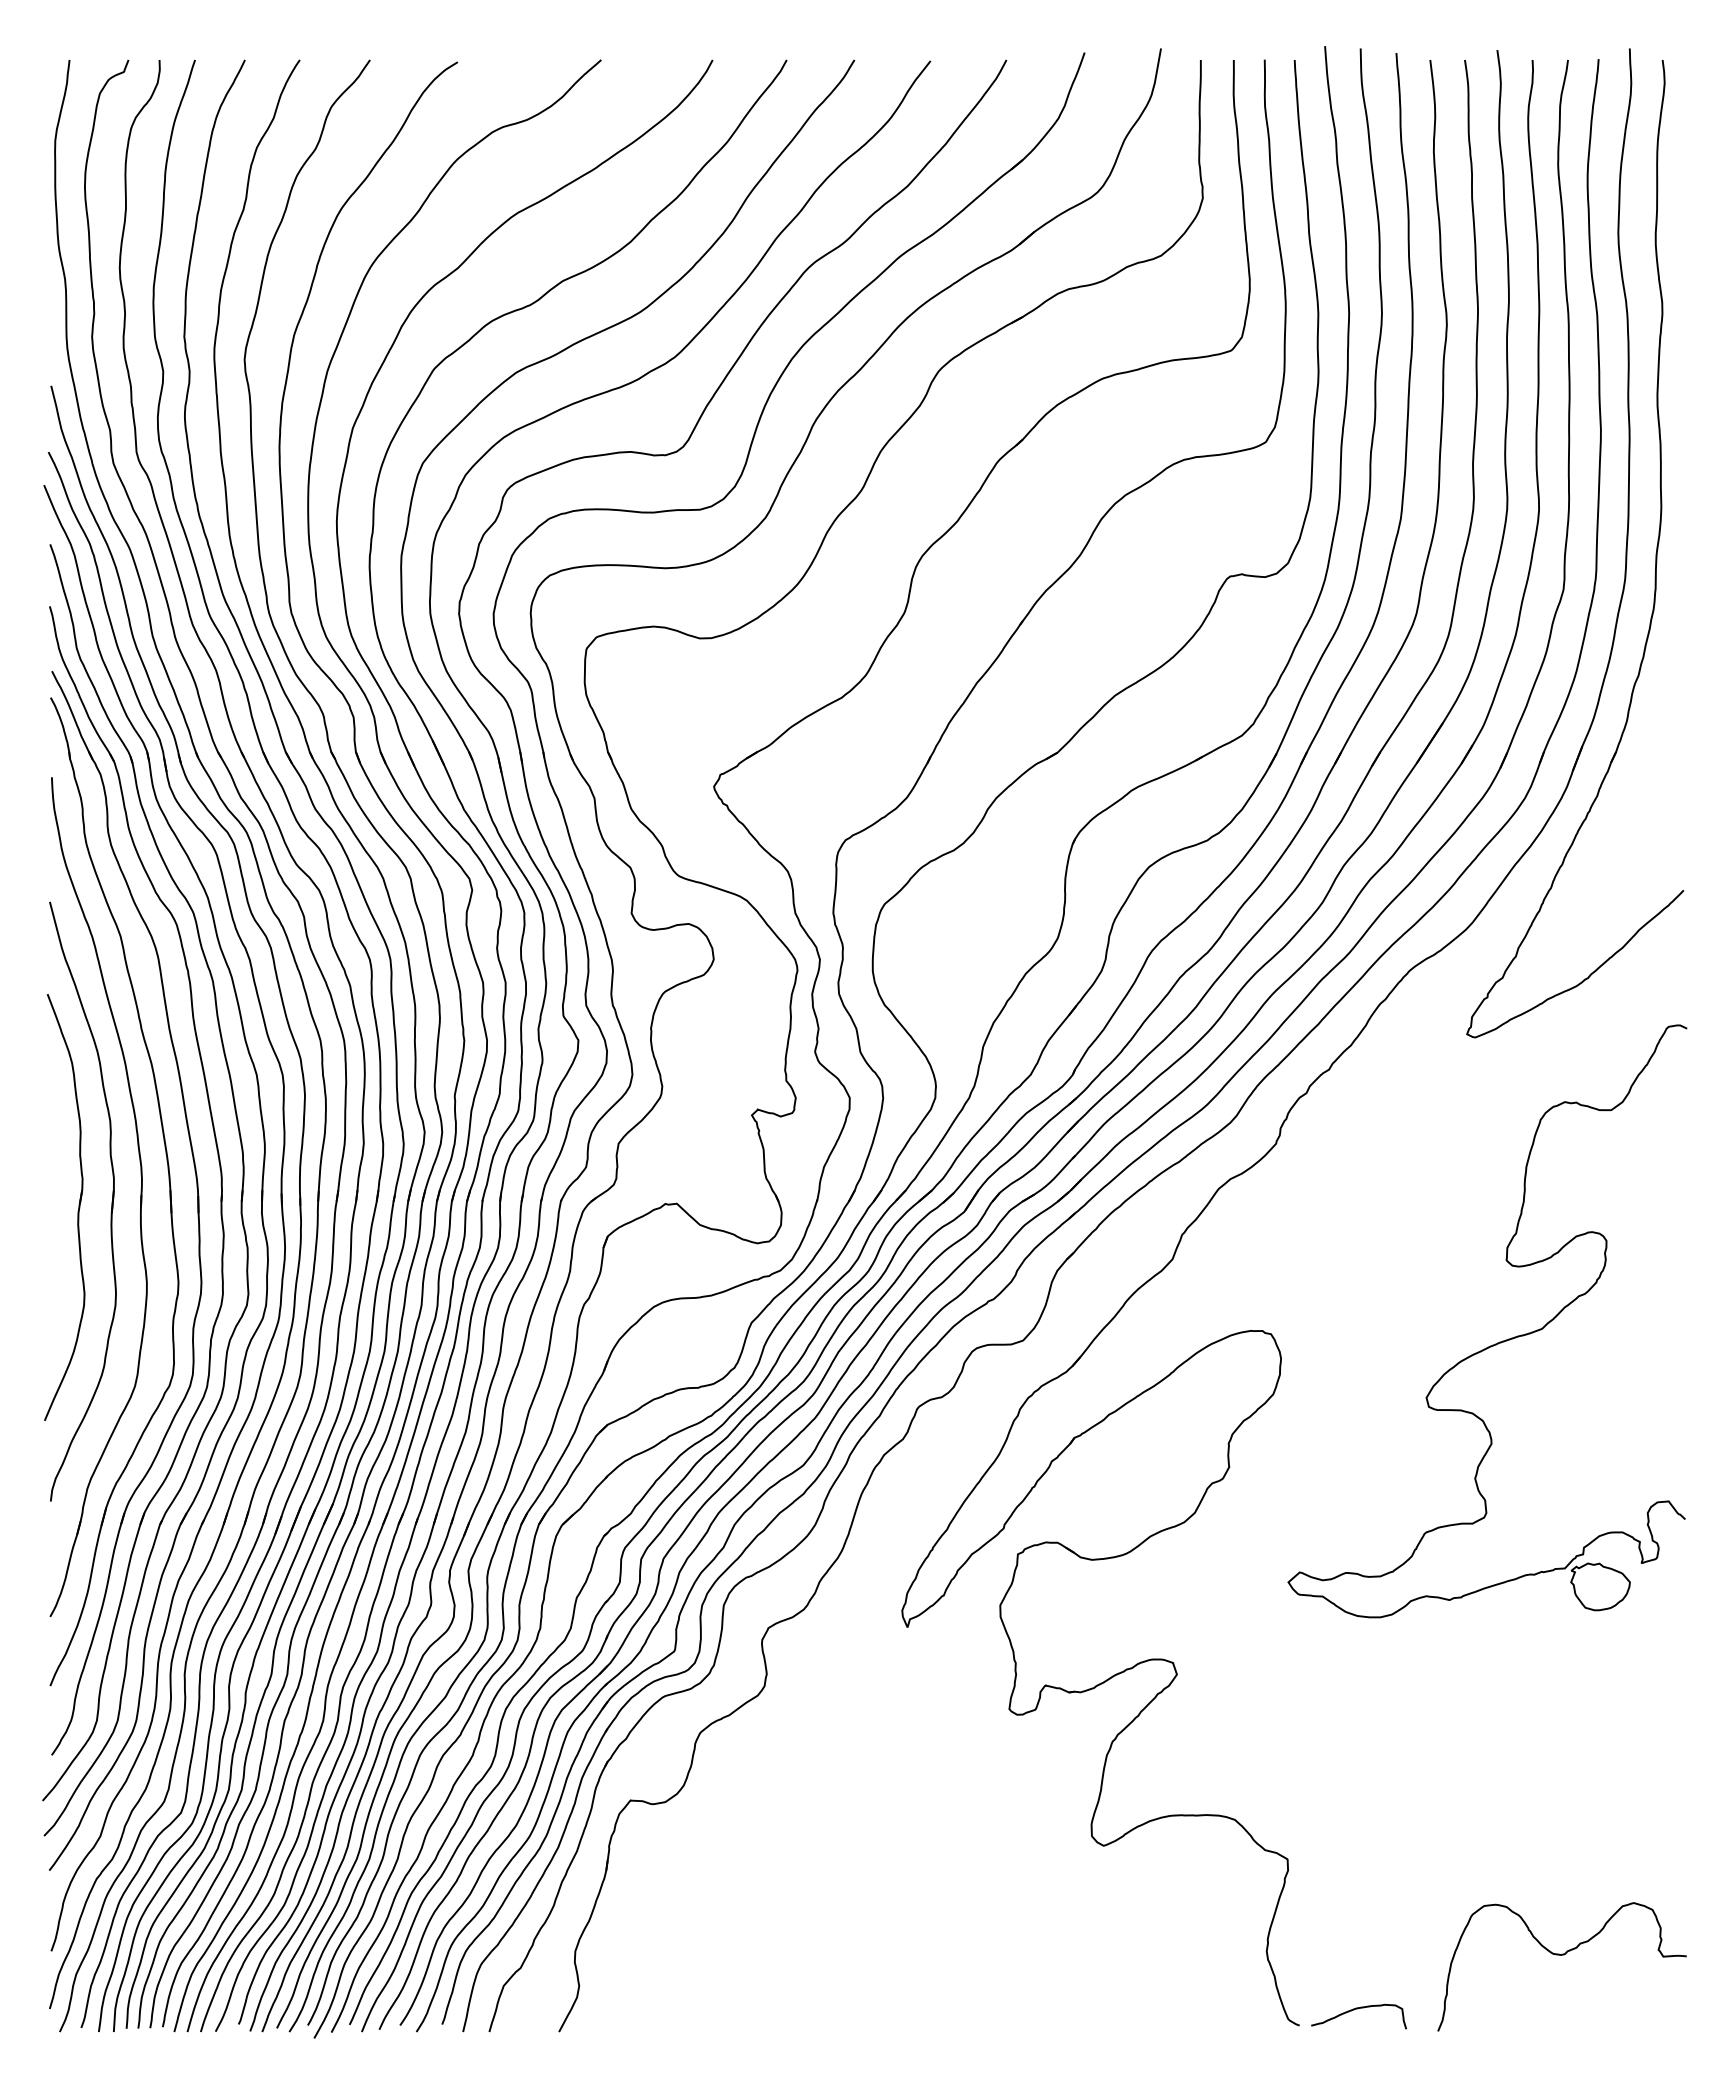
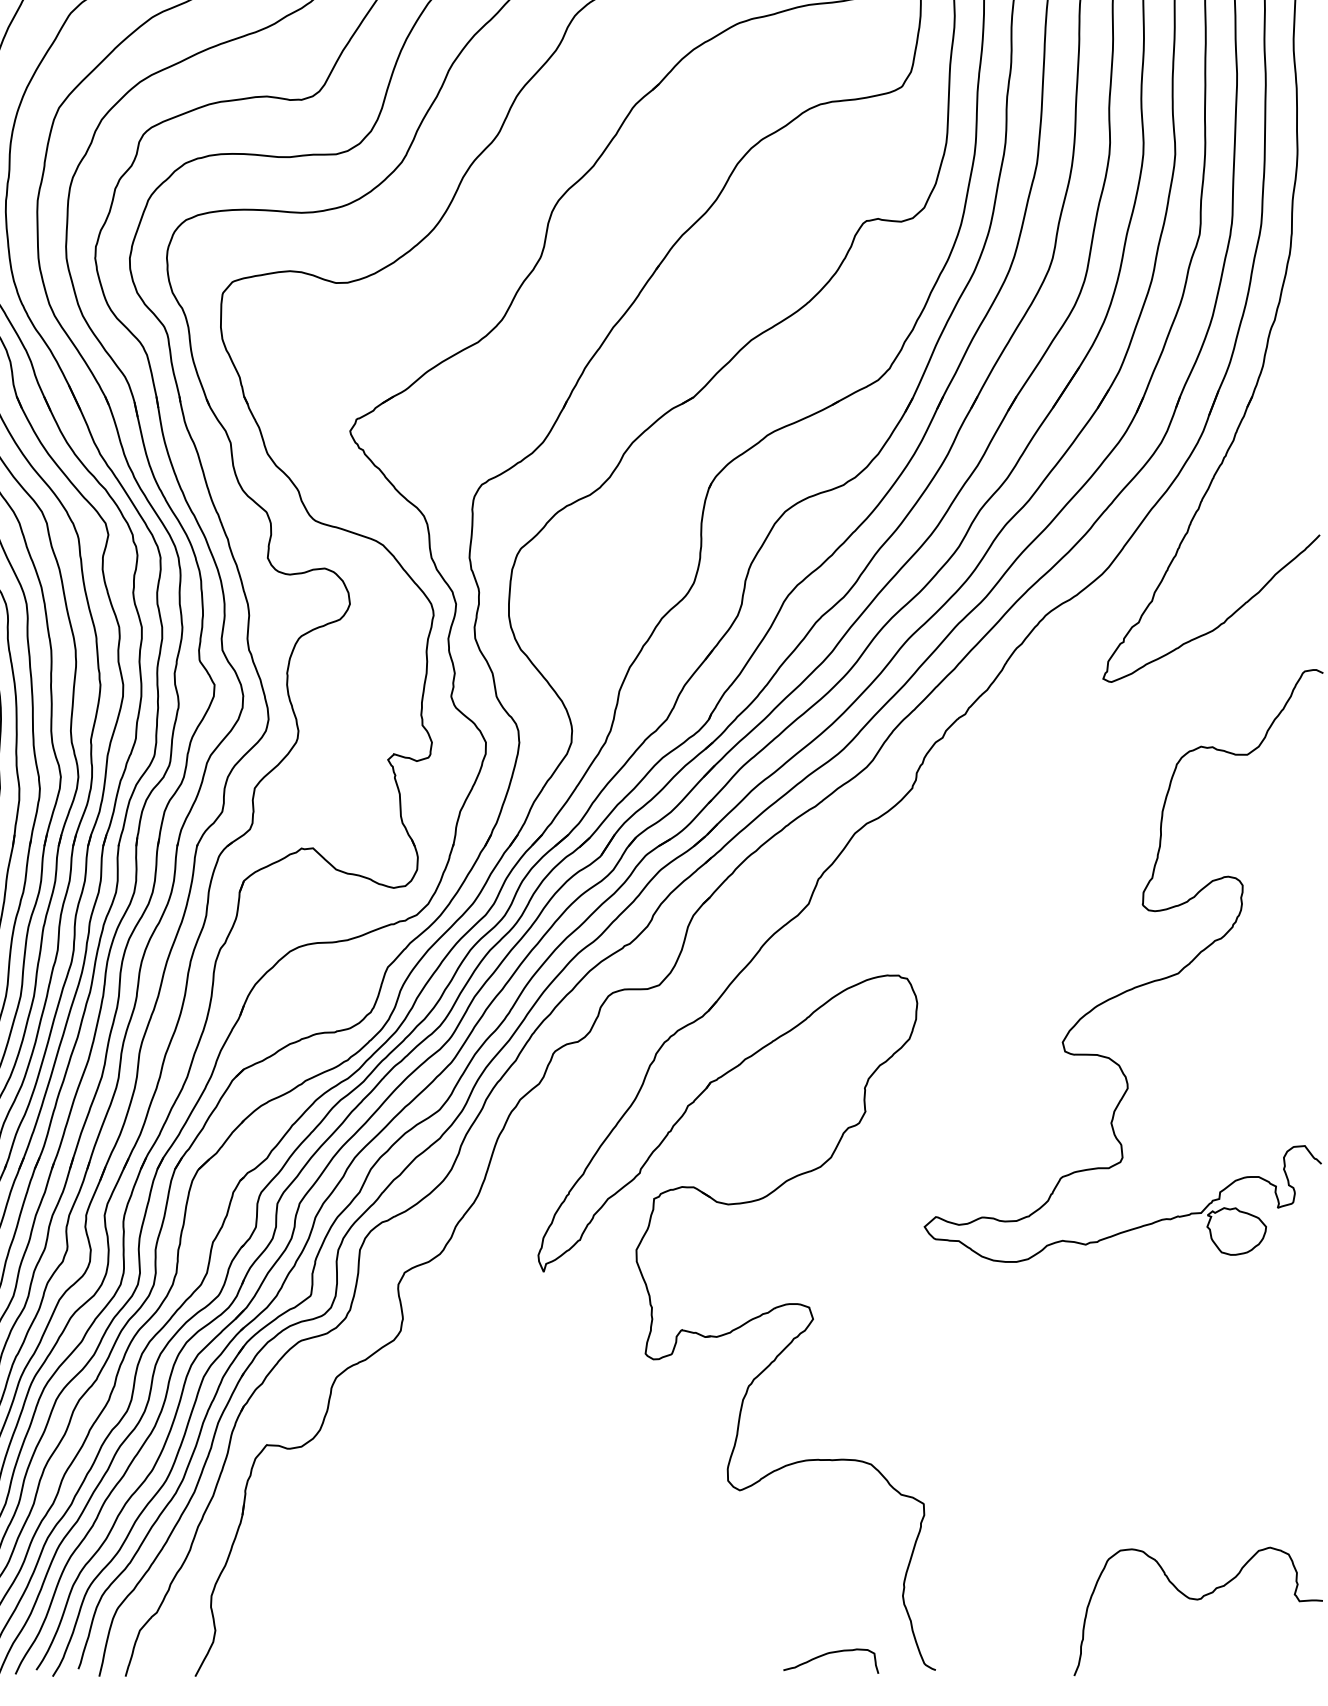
curve: (1357, 2009) -> (829, 1654), moved

